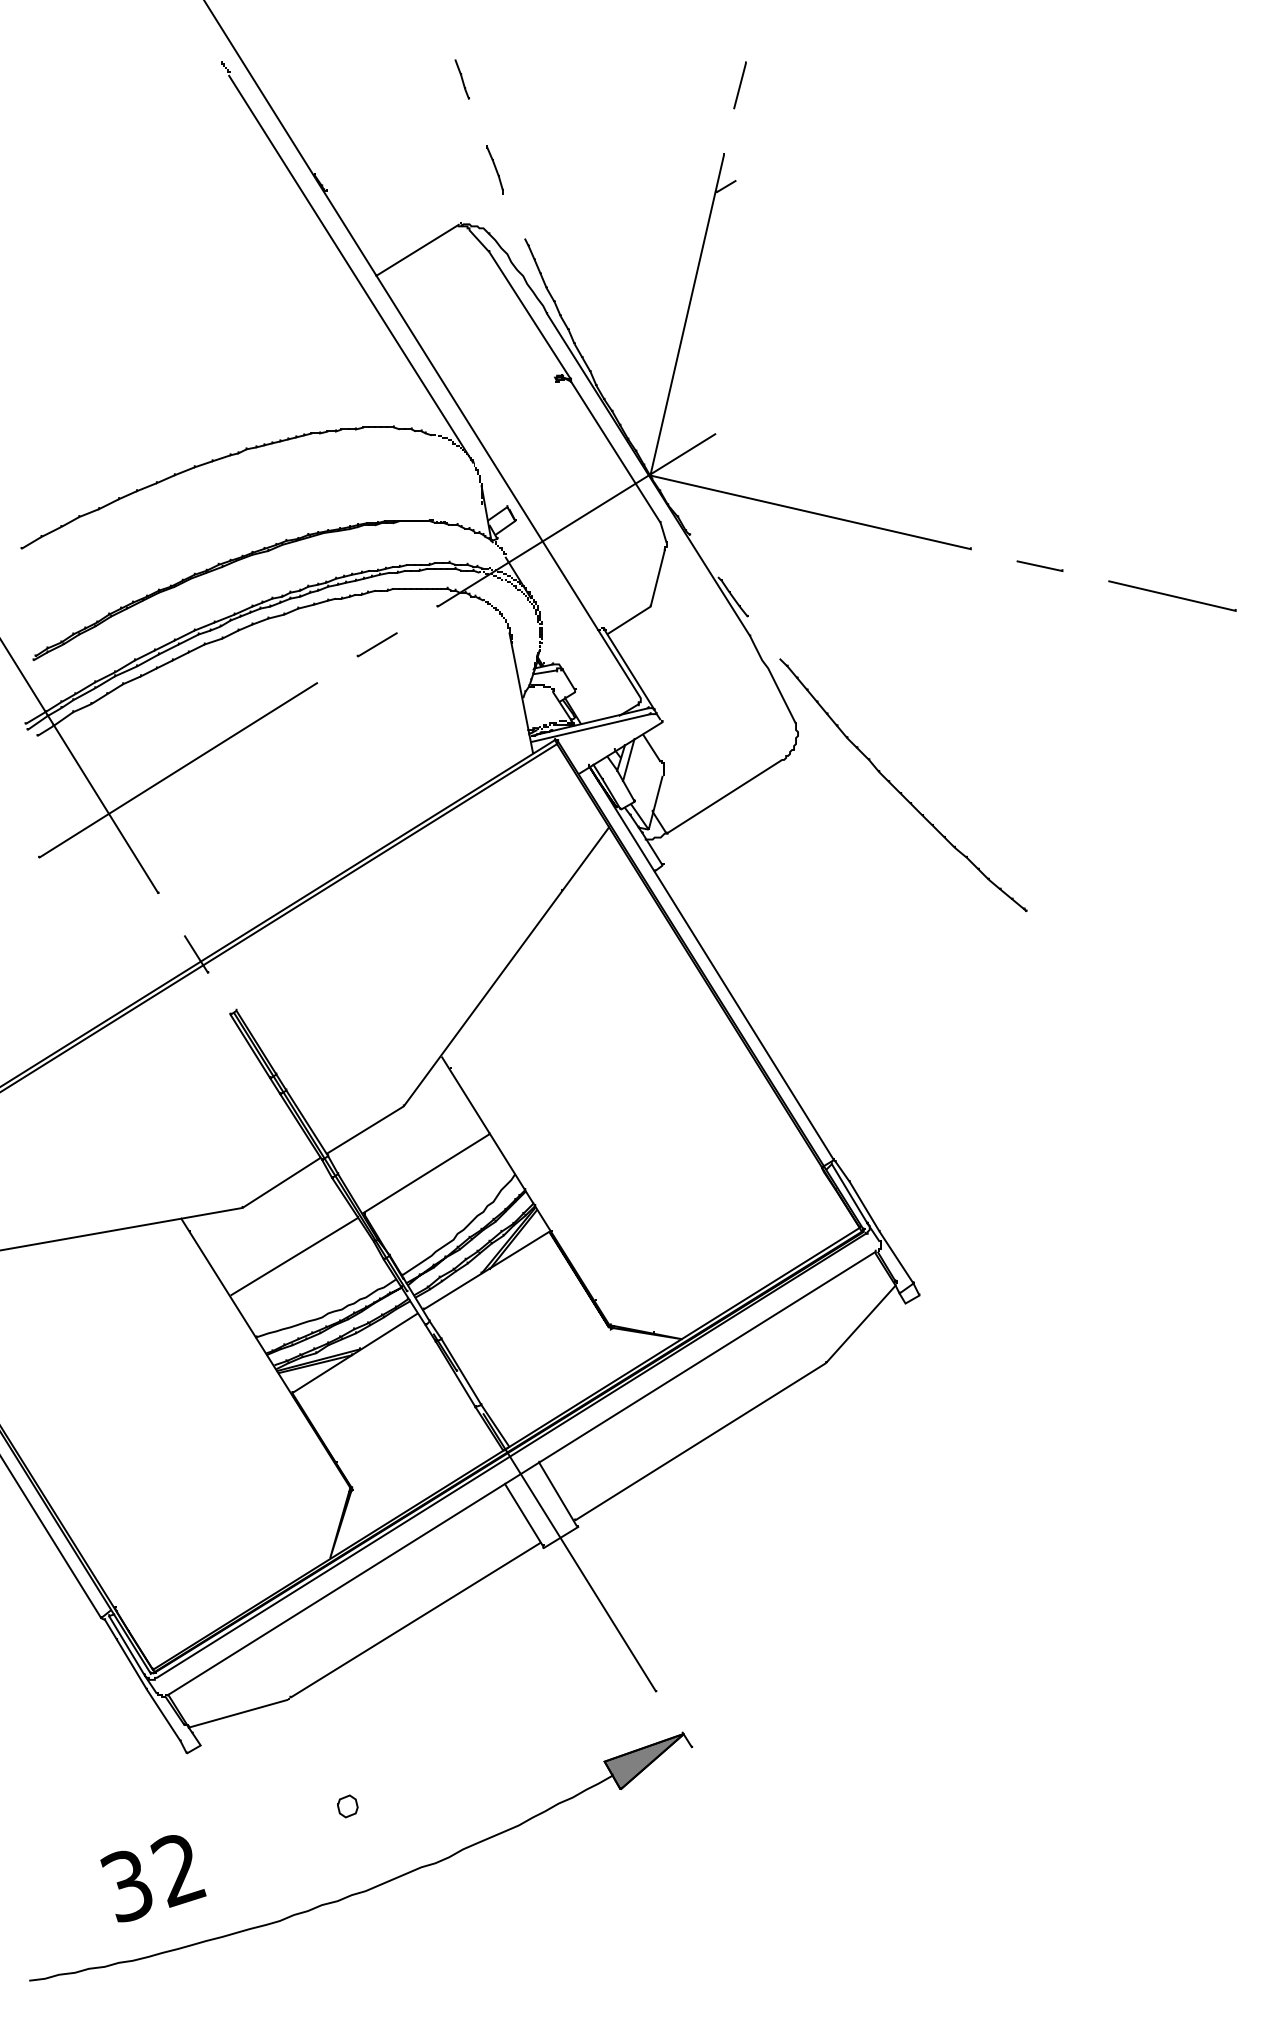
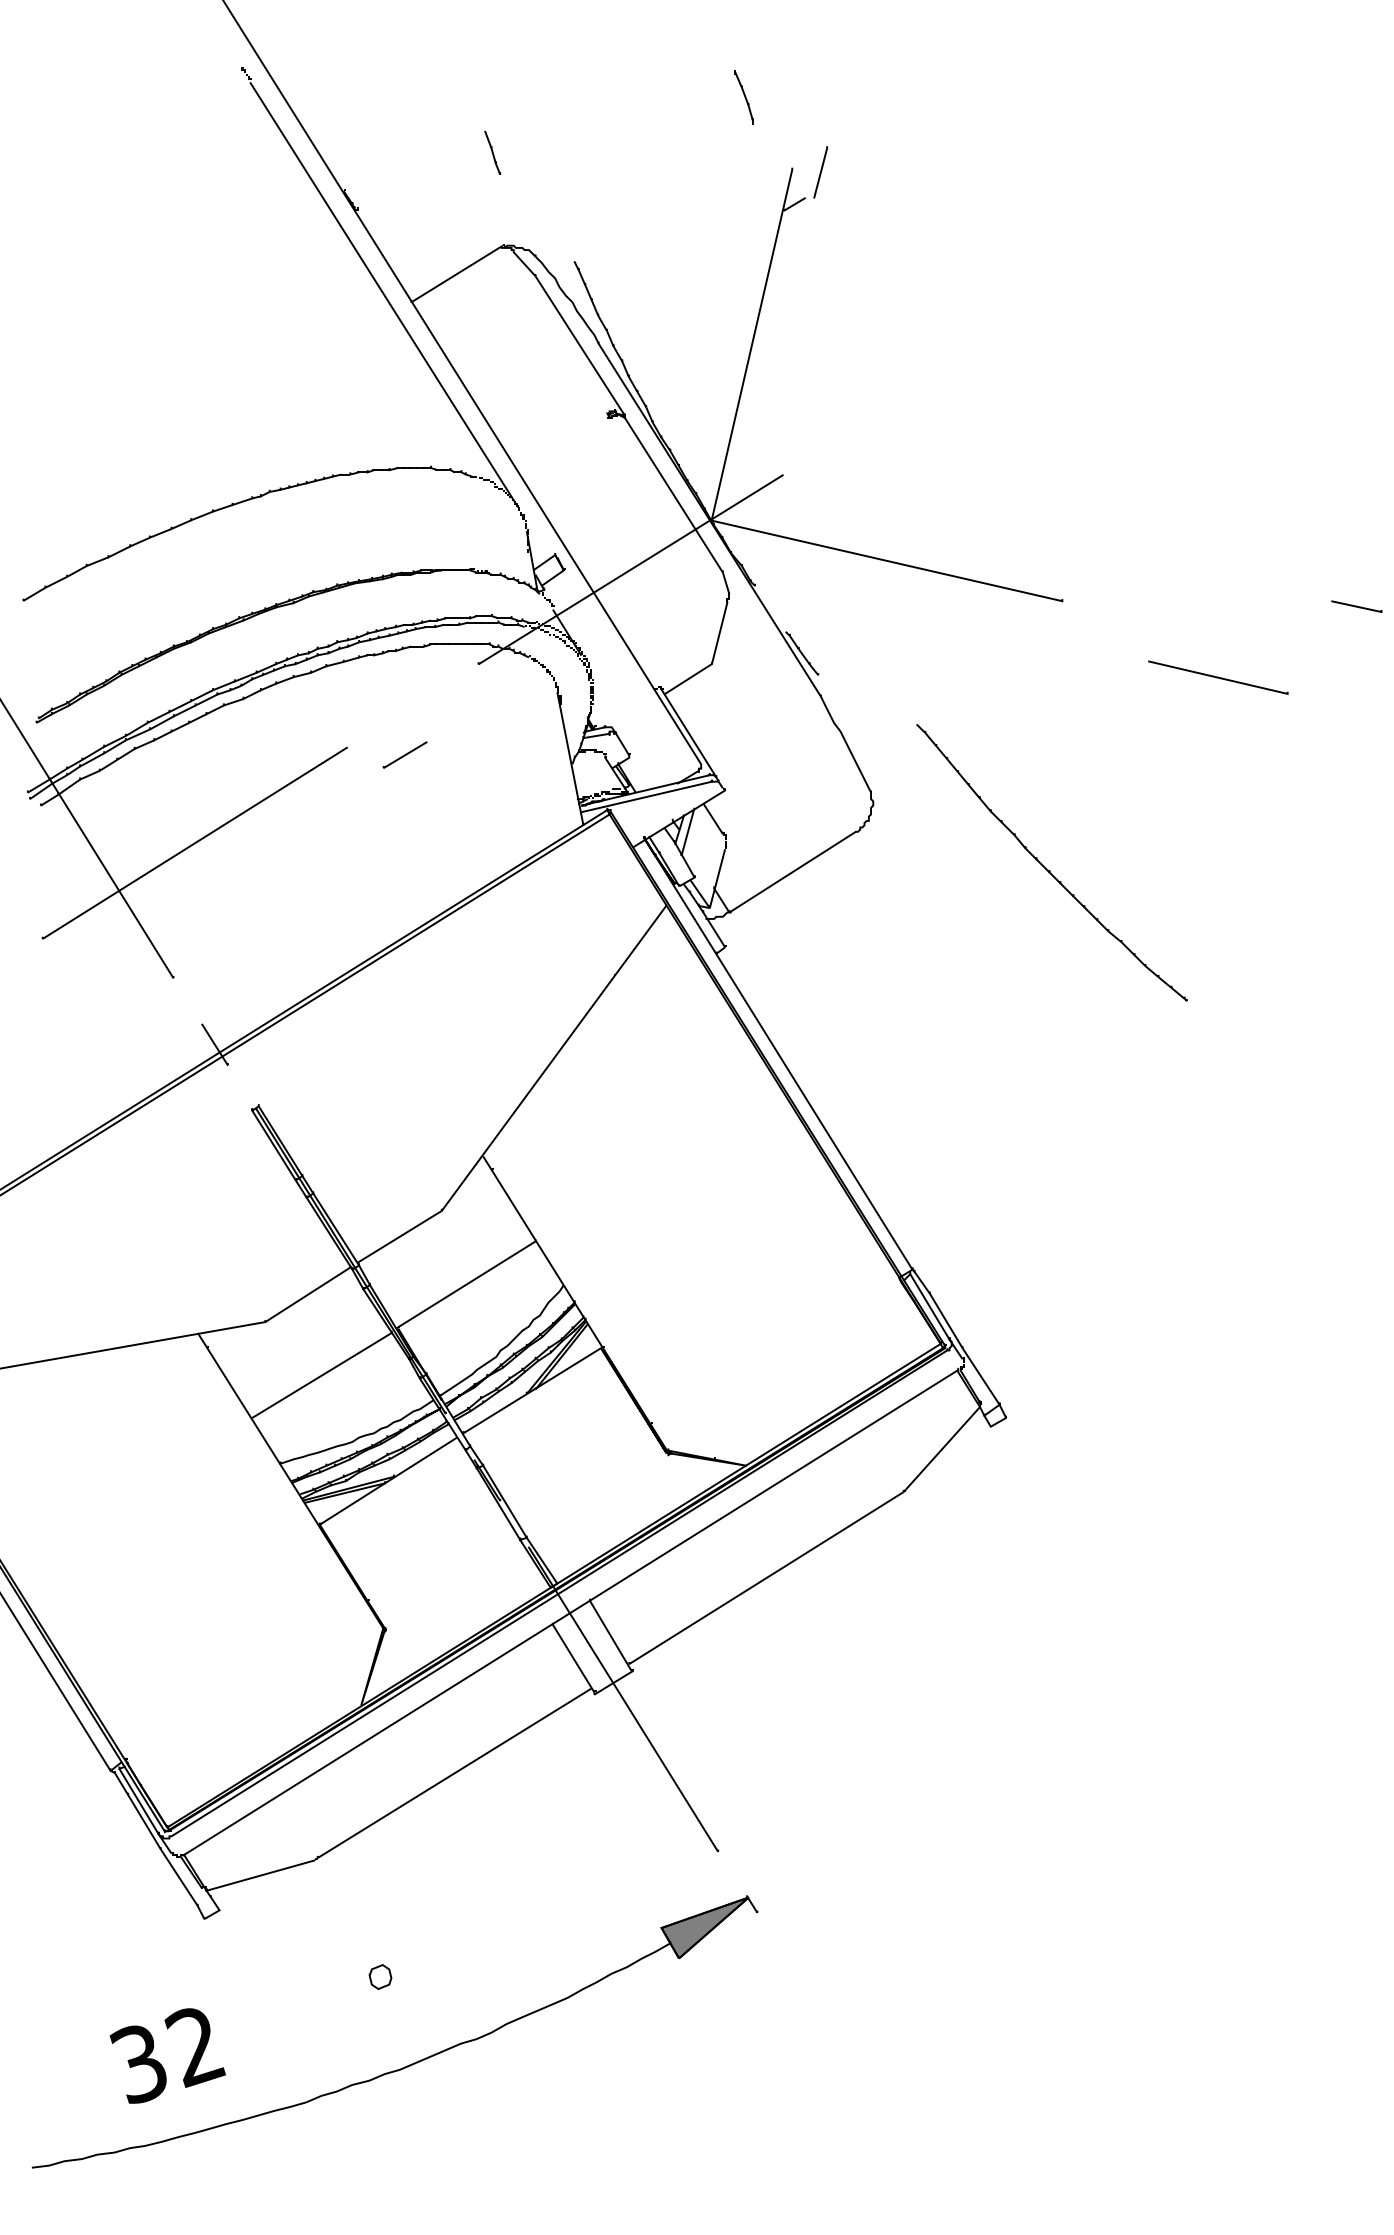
line: (461, 79) -> (491, 152), moved
line: (739, 85) -> (820, 172), moved
part: (494, 169) -> (743, 97), moved
line: (1039, 565) -> (1356, 605), moved
line: (1172, 595) -> (1218, 677), moved
line: (376, 644) -> (404, 754), moved
part: (897, 789) -> (1045, 867), moved

